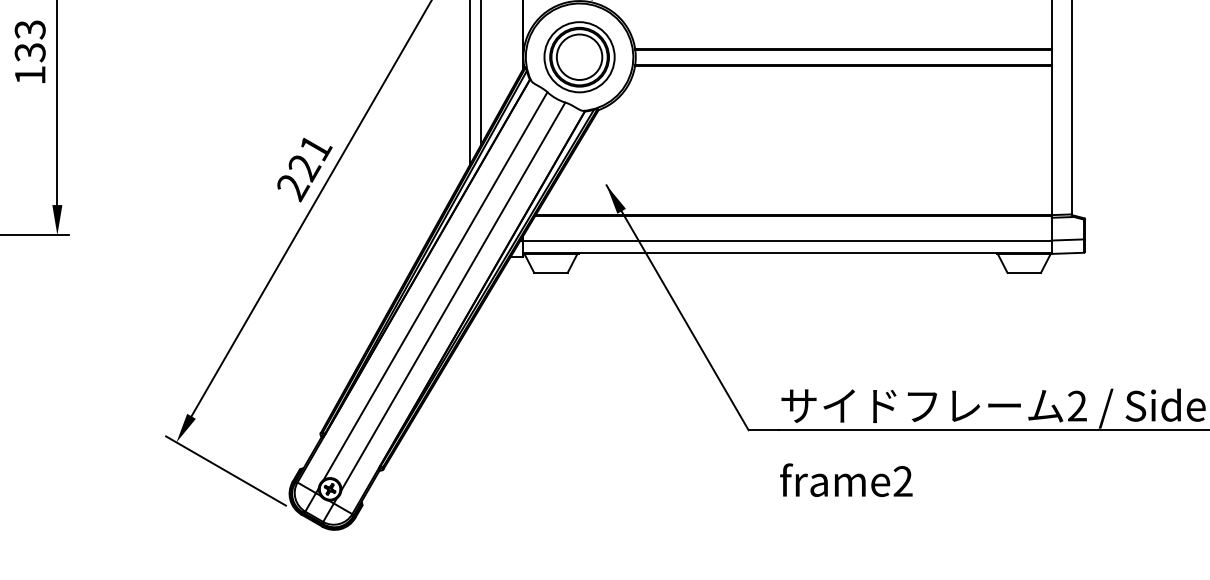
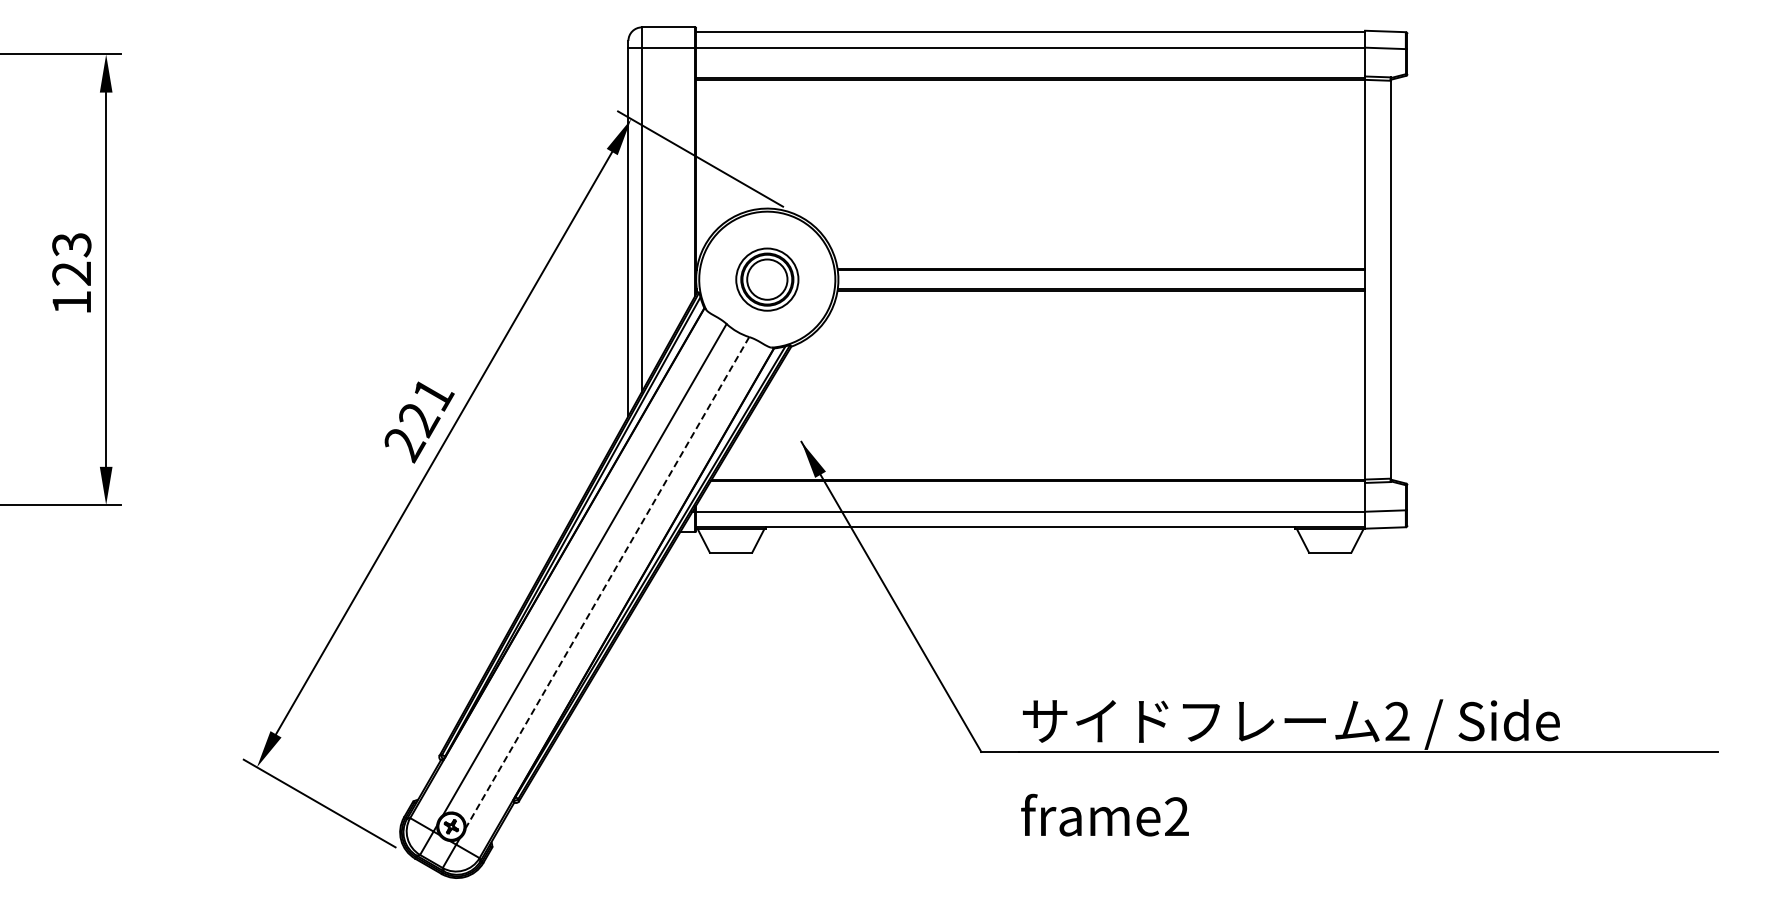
text: (29, 52) -> (71, 273), 133 -> 123
part: (579, 57) -> (767, 279), size x0.7
line: (453, 297) -> (607, 583), solid -> dashed

